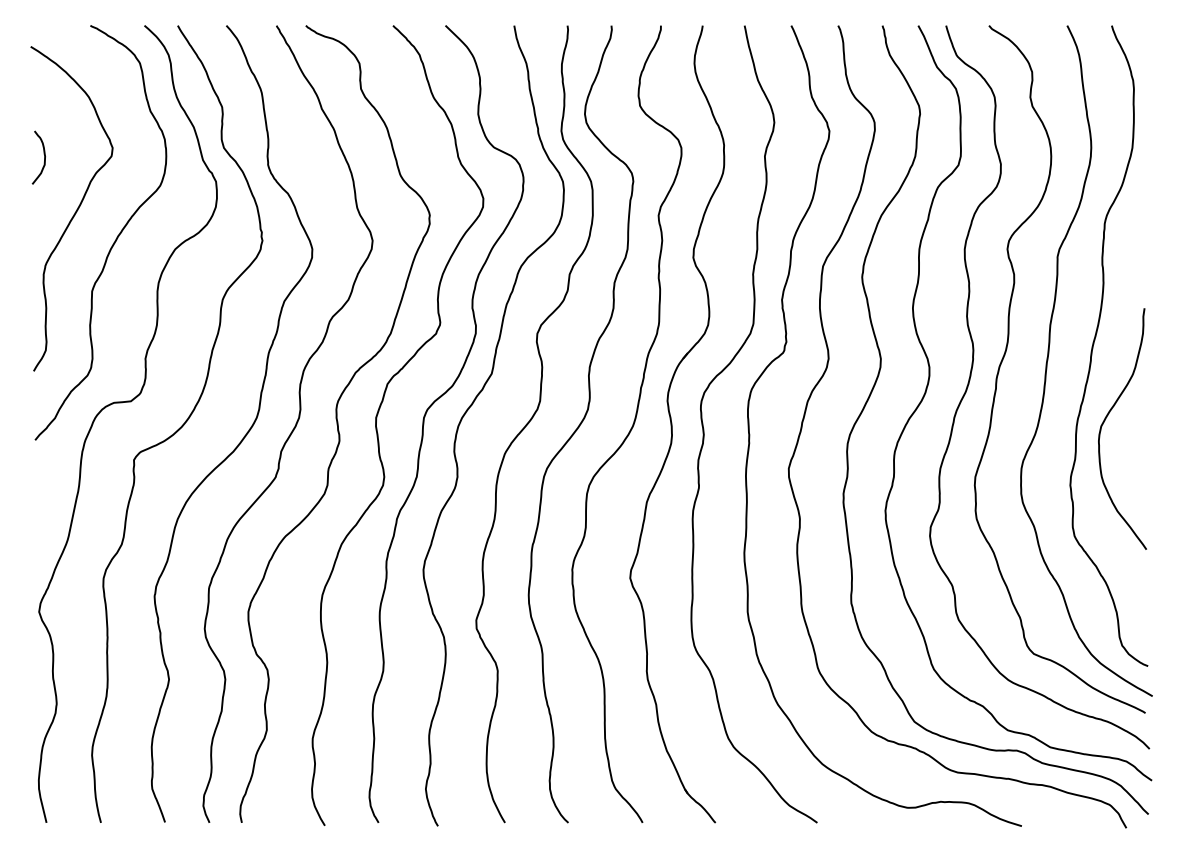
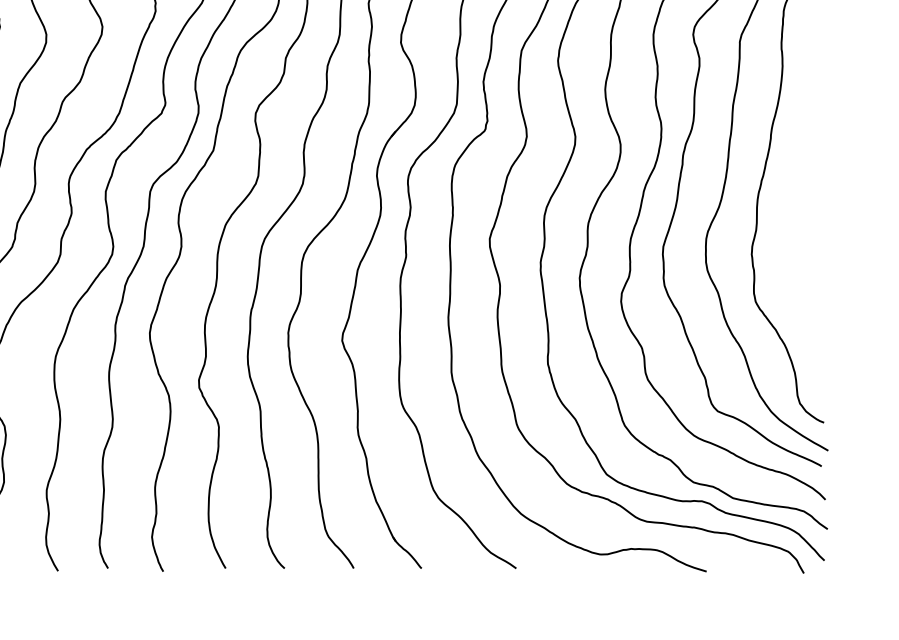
curve: (1107, 417) -> (786, 191), removed

